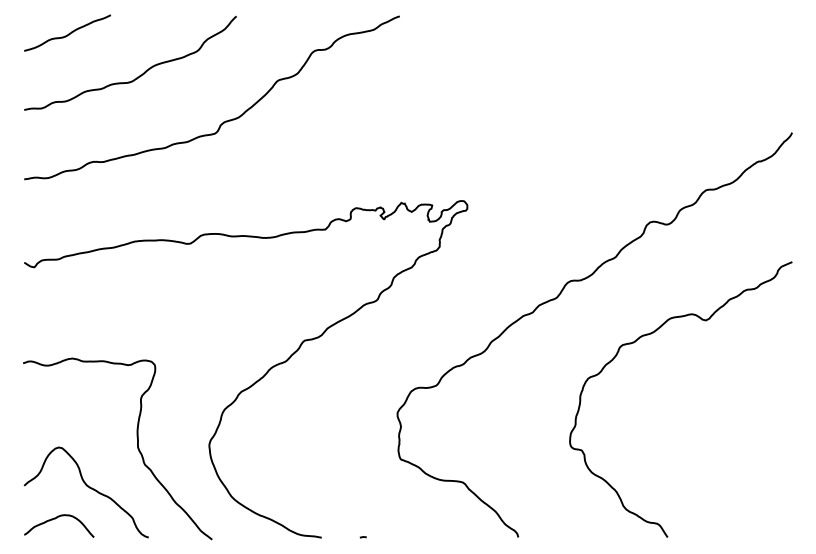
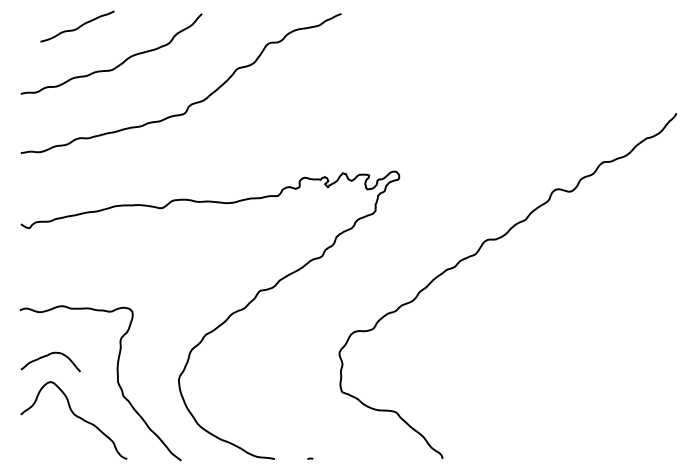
curve: (68, 33) -> (78, 26), moved
curve: (651, 334) -> (556, 285), removed
curve: (55, 519) -> (47, 356), moved

